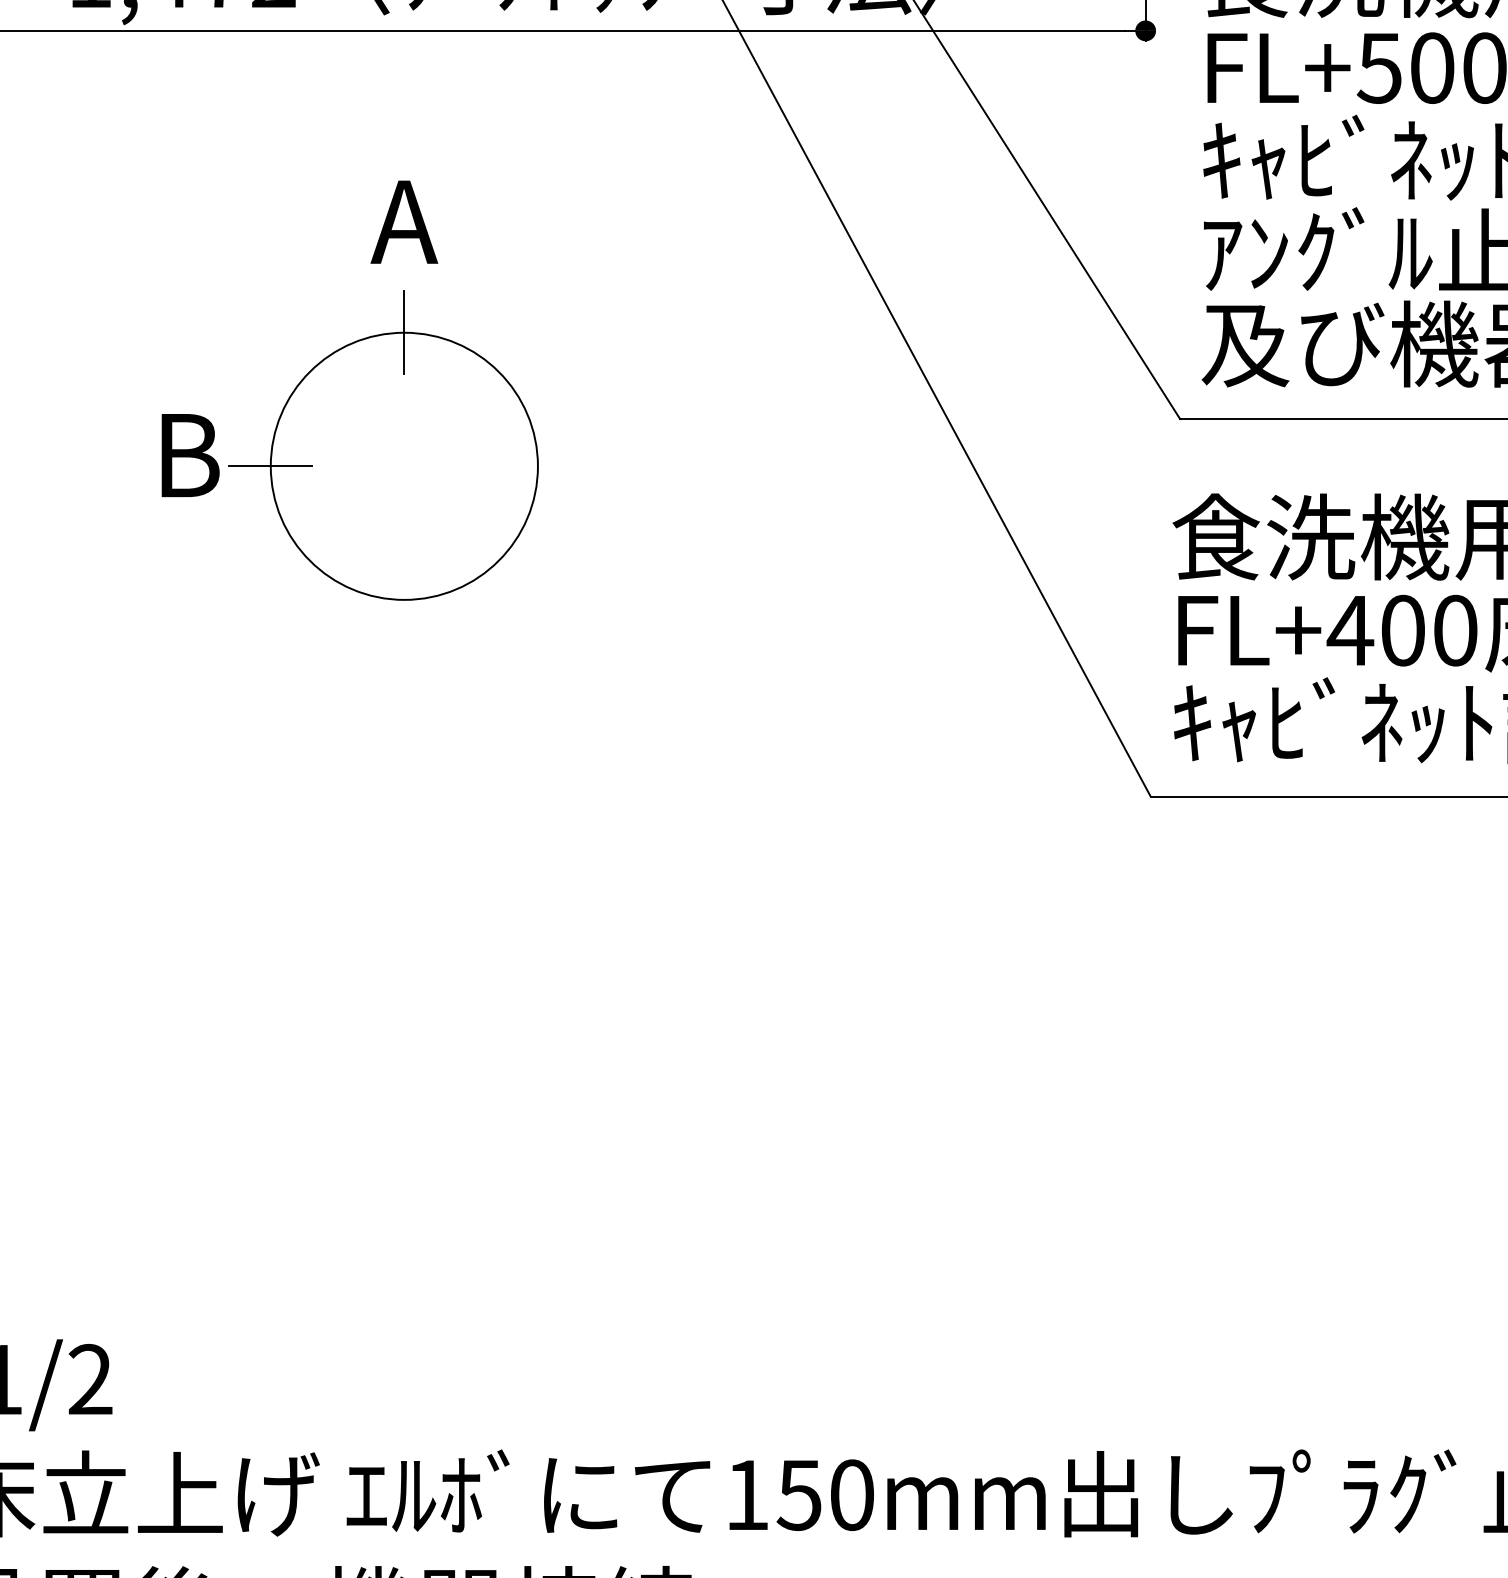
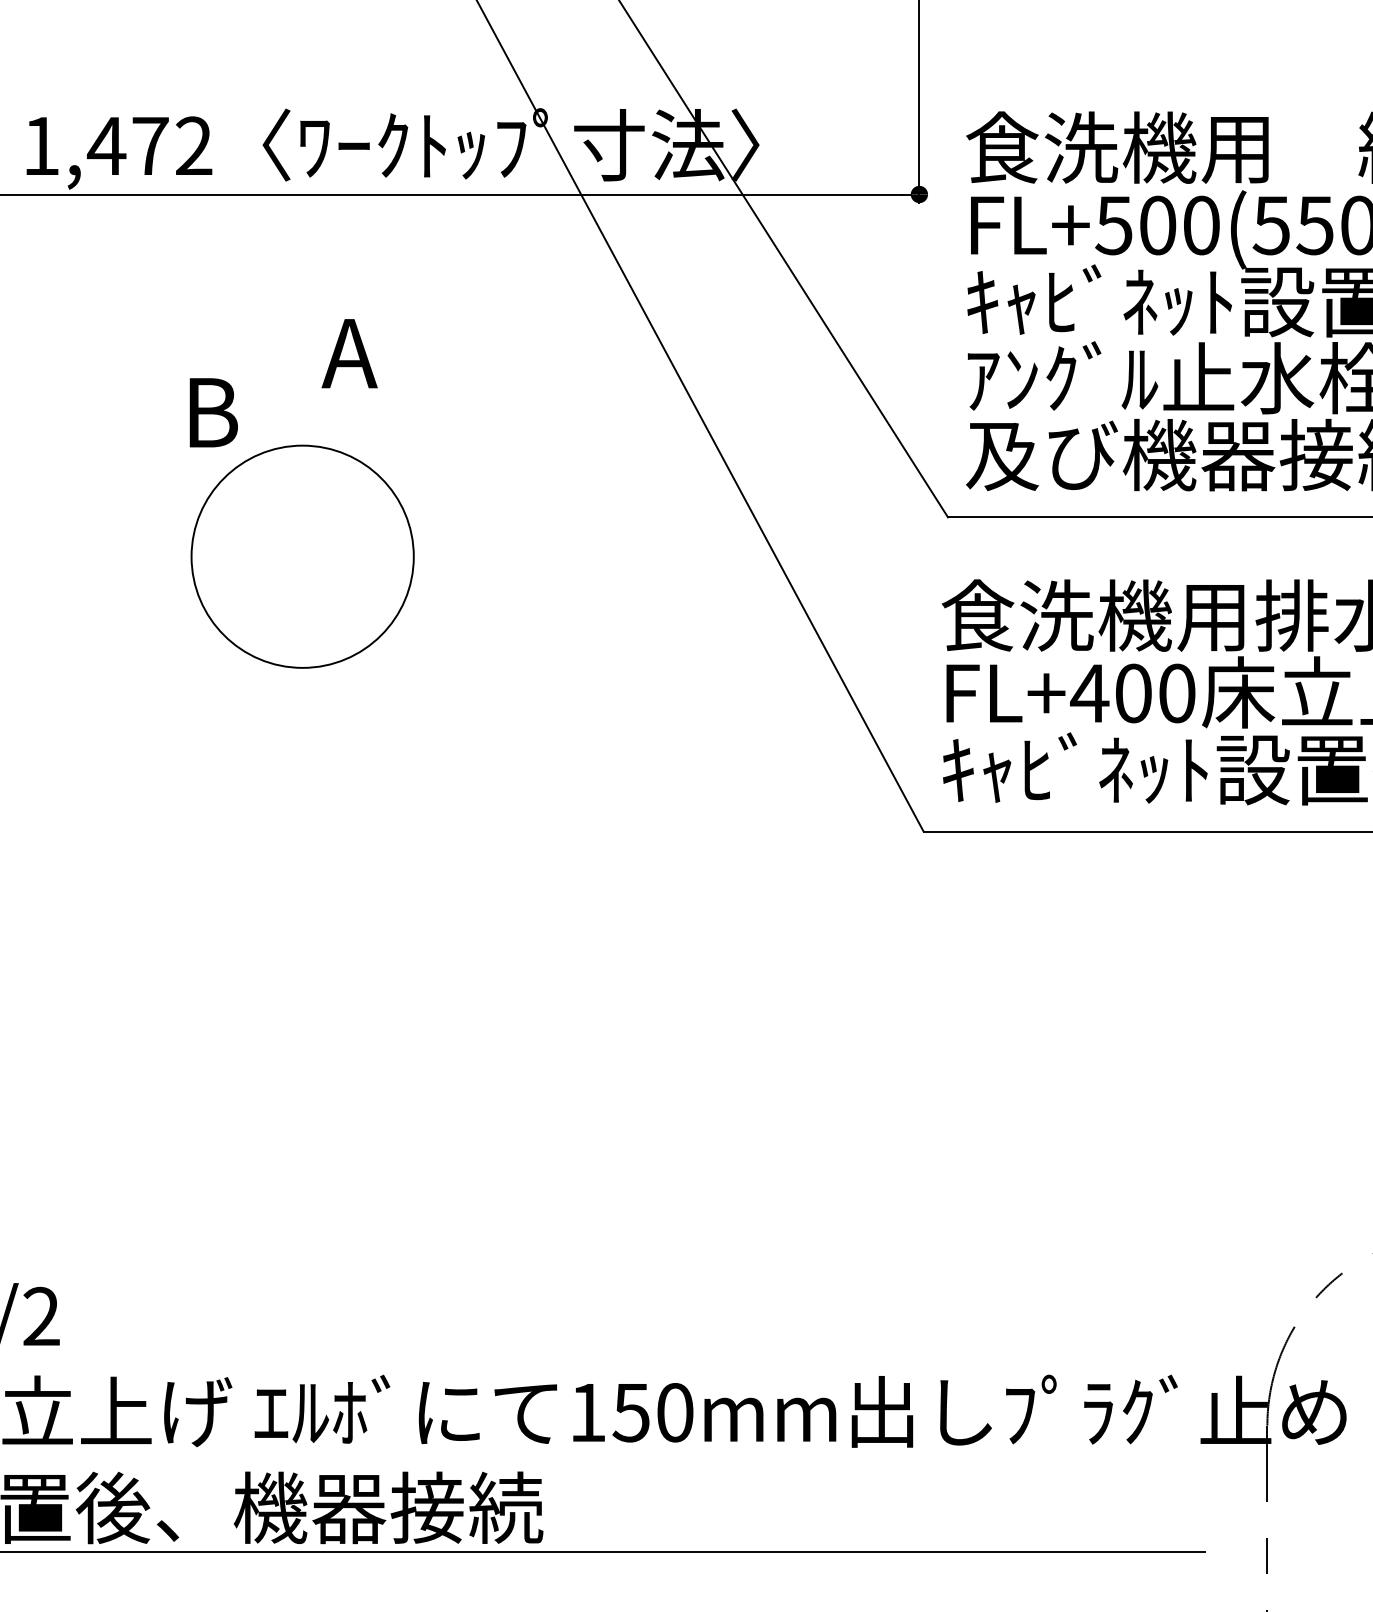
text: (404, 221) -> (349, 353), moved
line: (404, 332) -> (302, 445), removed
text: (190, 455) -> (213, 412), moved
line: (270, 465) -> (191, 556), removed

